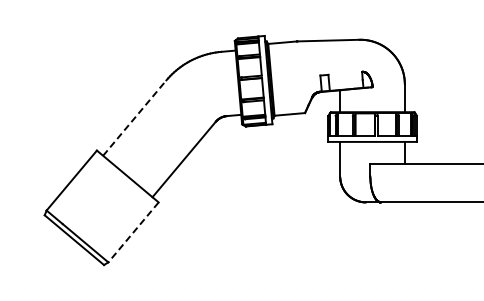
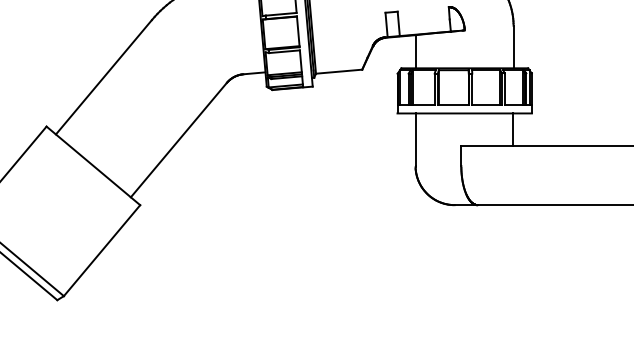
line: (135, 117) -> (105, 76), dashed -> solid
line: (133, 232) -> (102, 250), dashed -> solid

